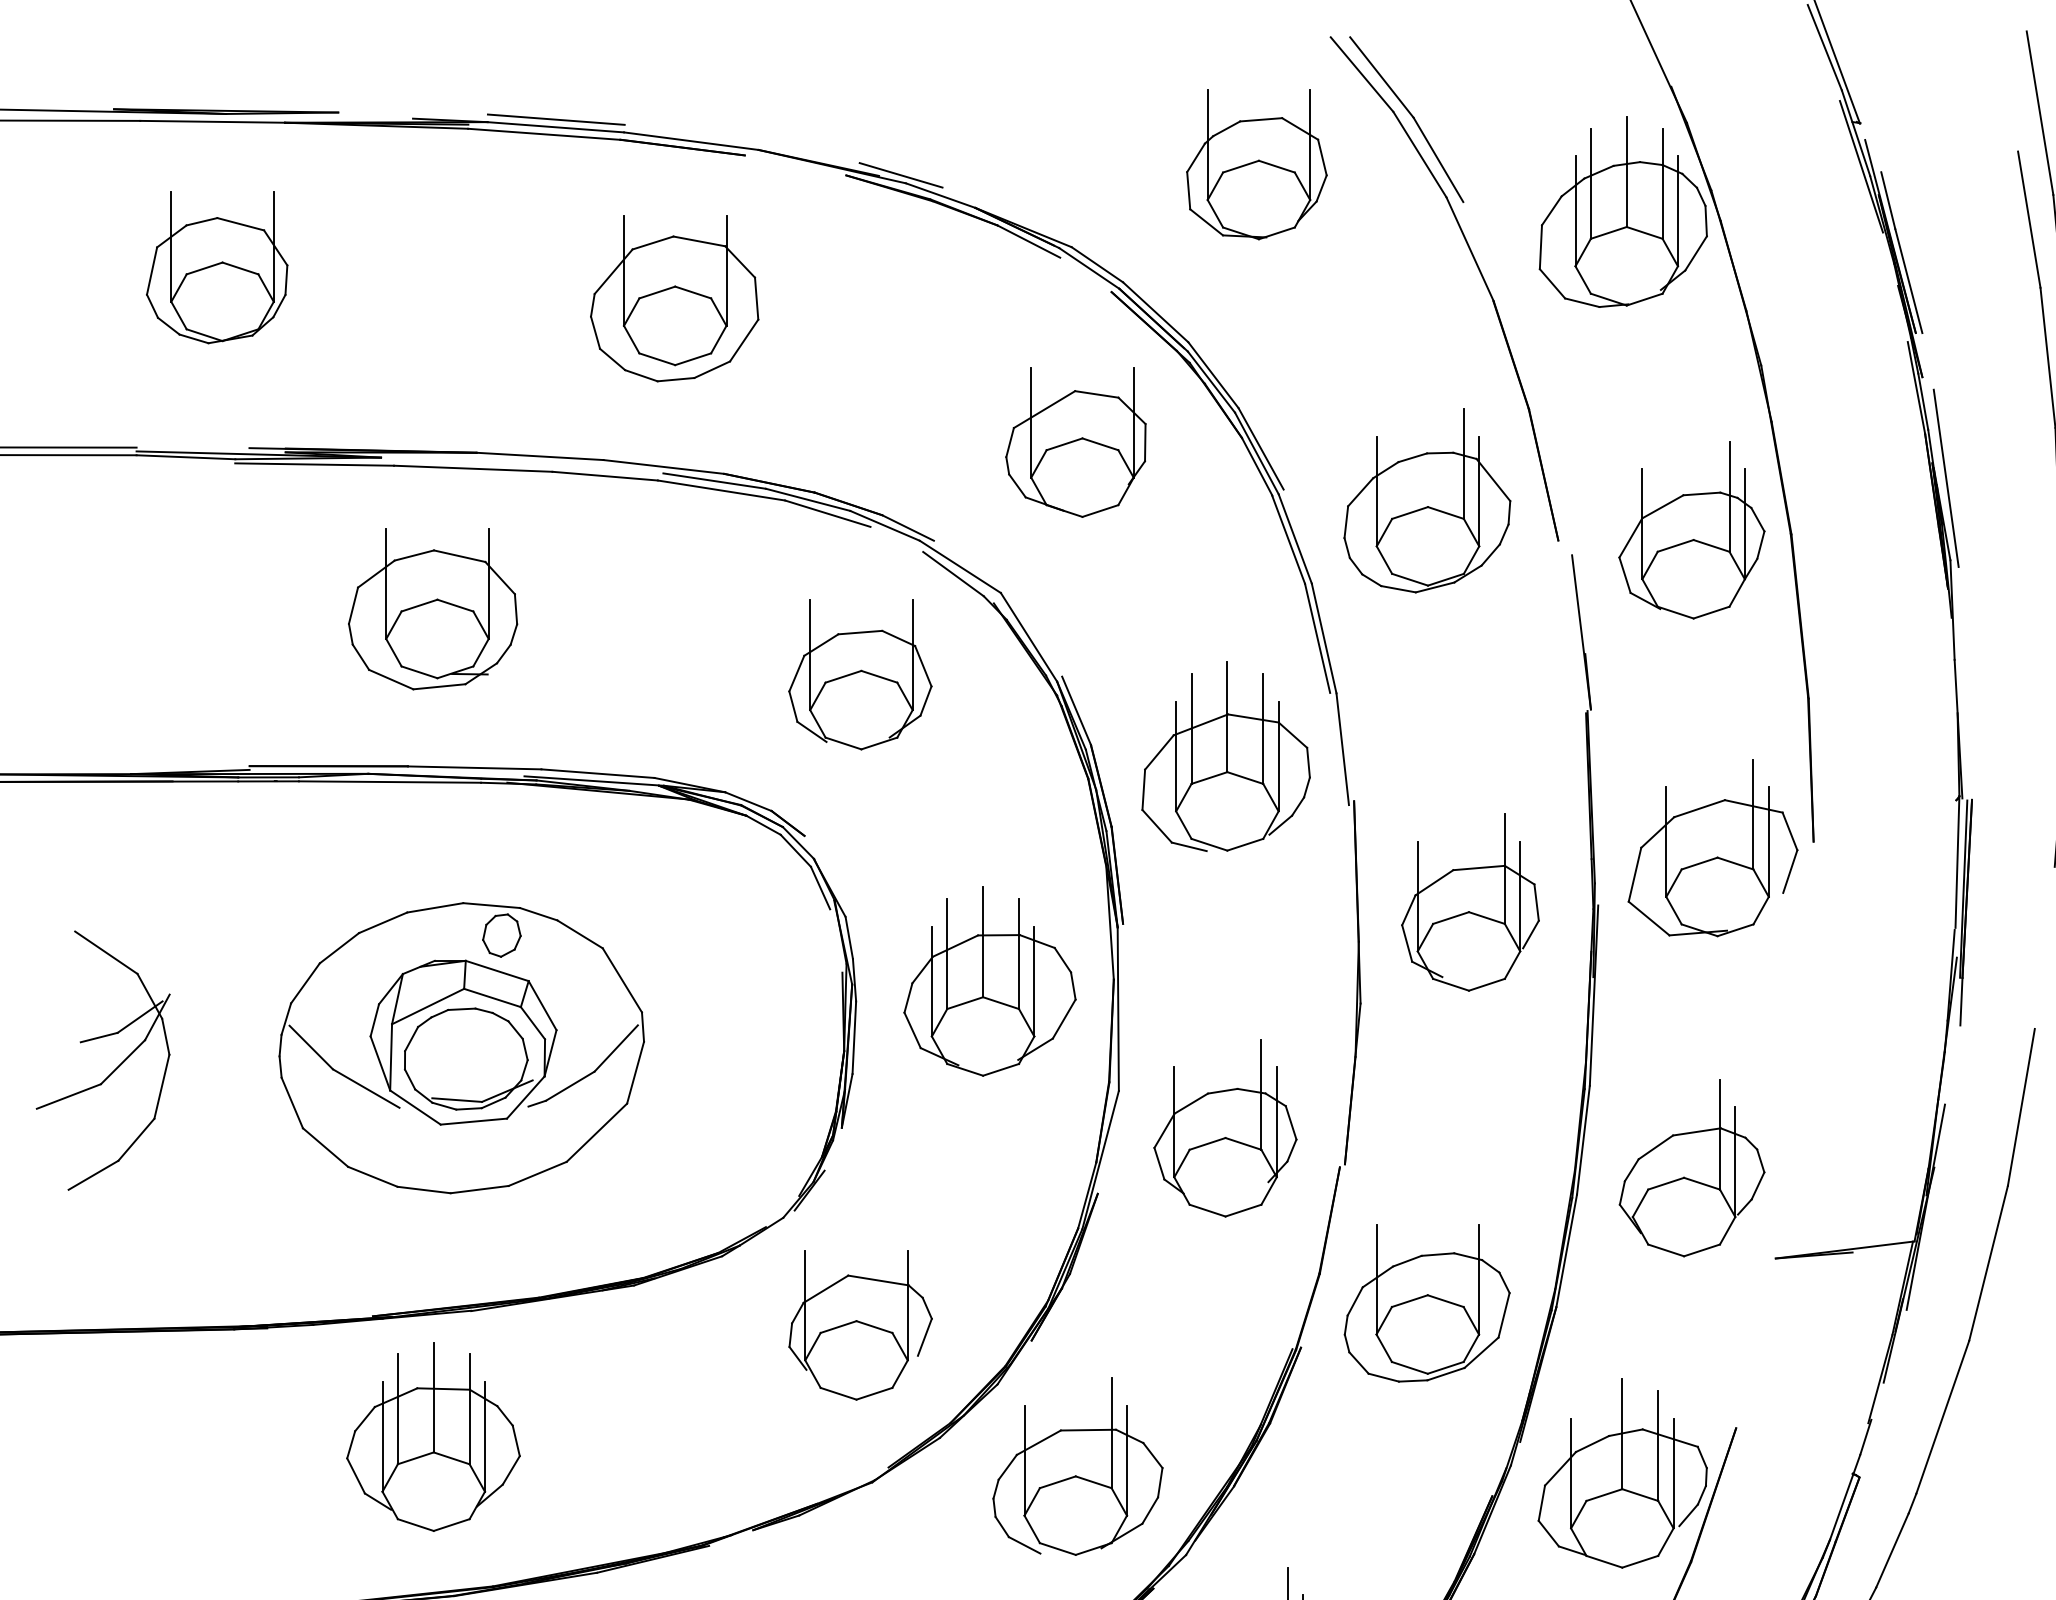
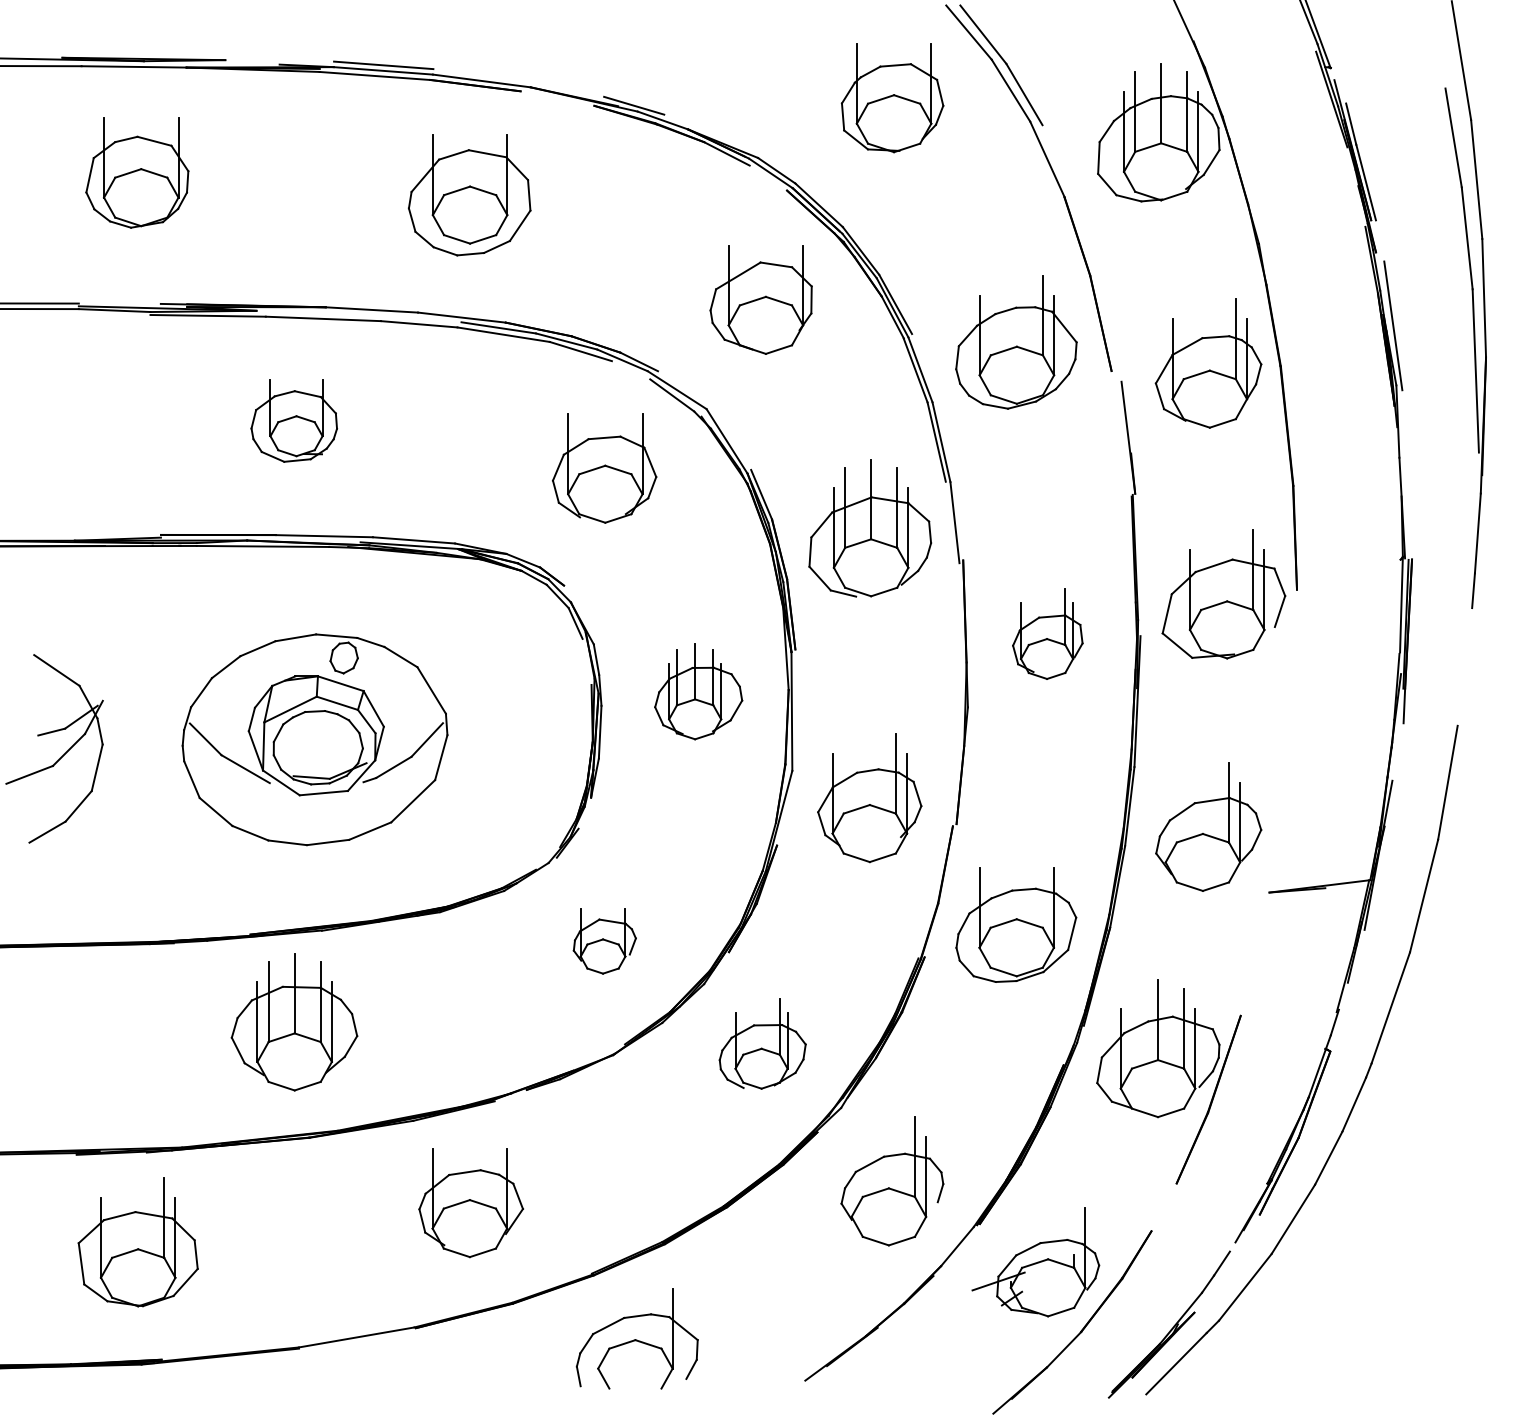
part: (433, 609) -> (294, 421), size x0.7
part: (1470, 903) -> (1047, 634), size x0.7
part: (989, 981) -> (698, 691), size x0.7
part: (860, 1325) -> (604, 941), size x0.6
part: (1077, 1466) -> (762, 1043), size x0.7

